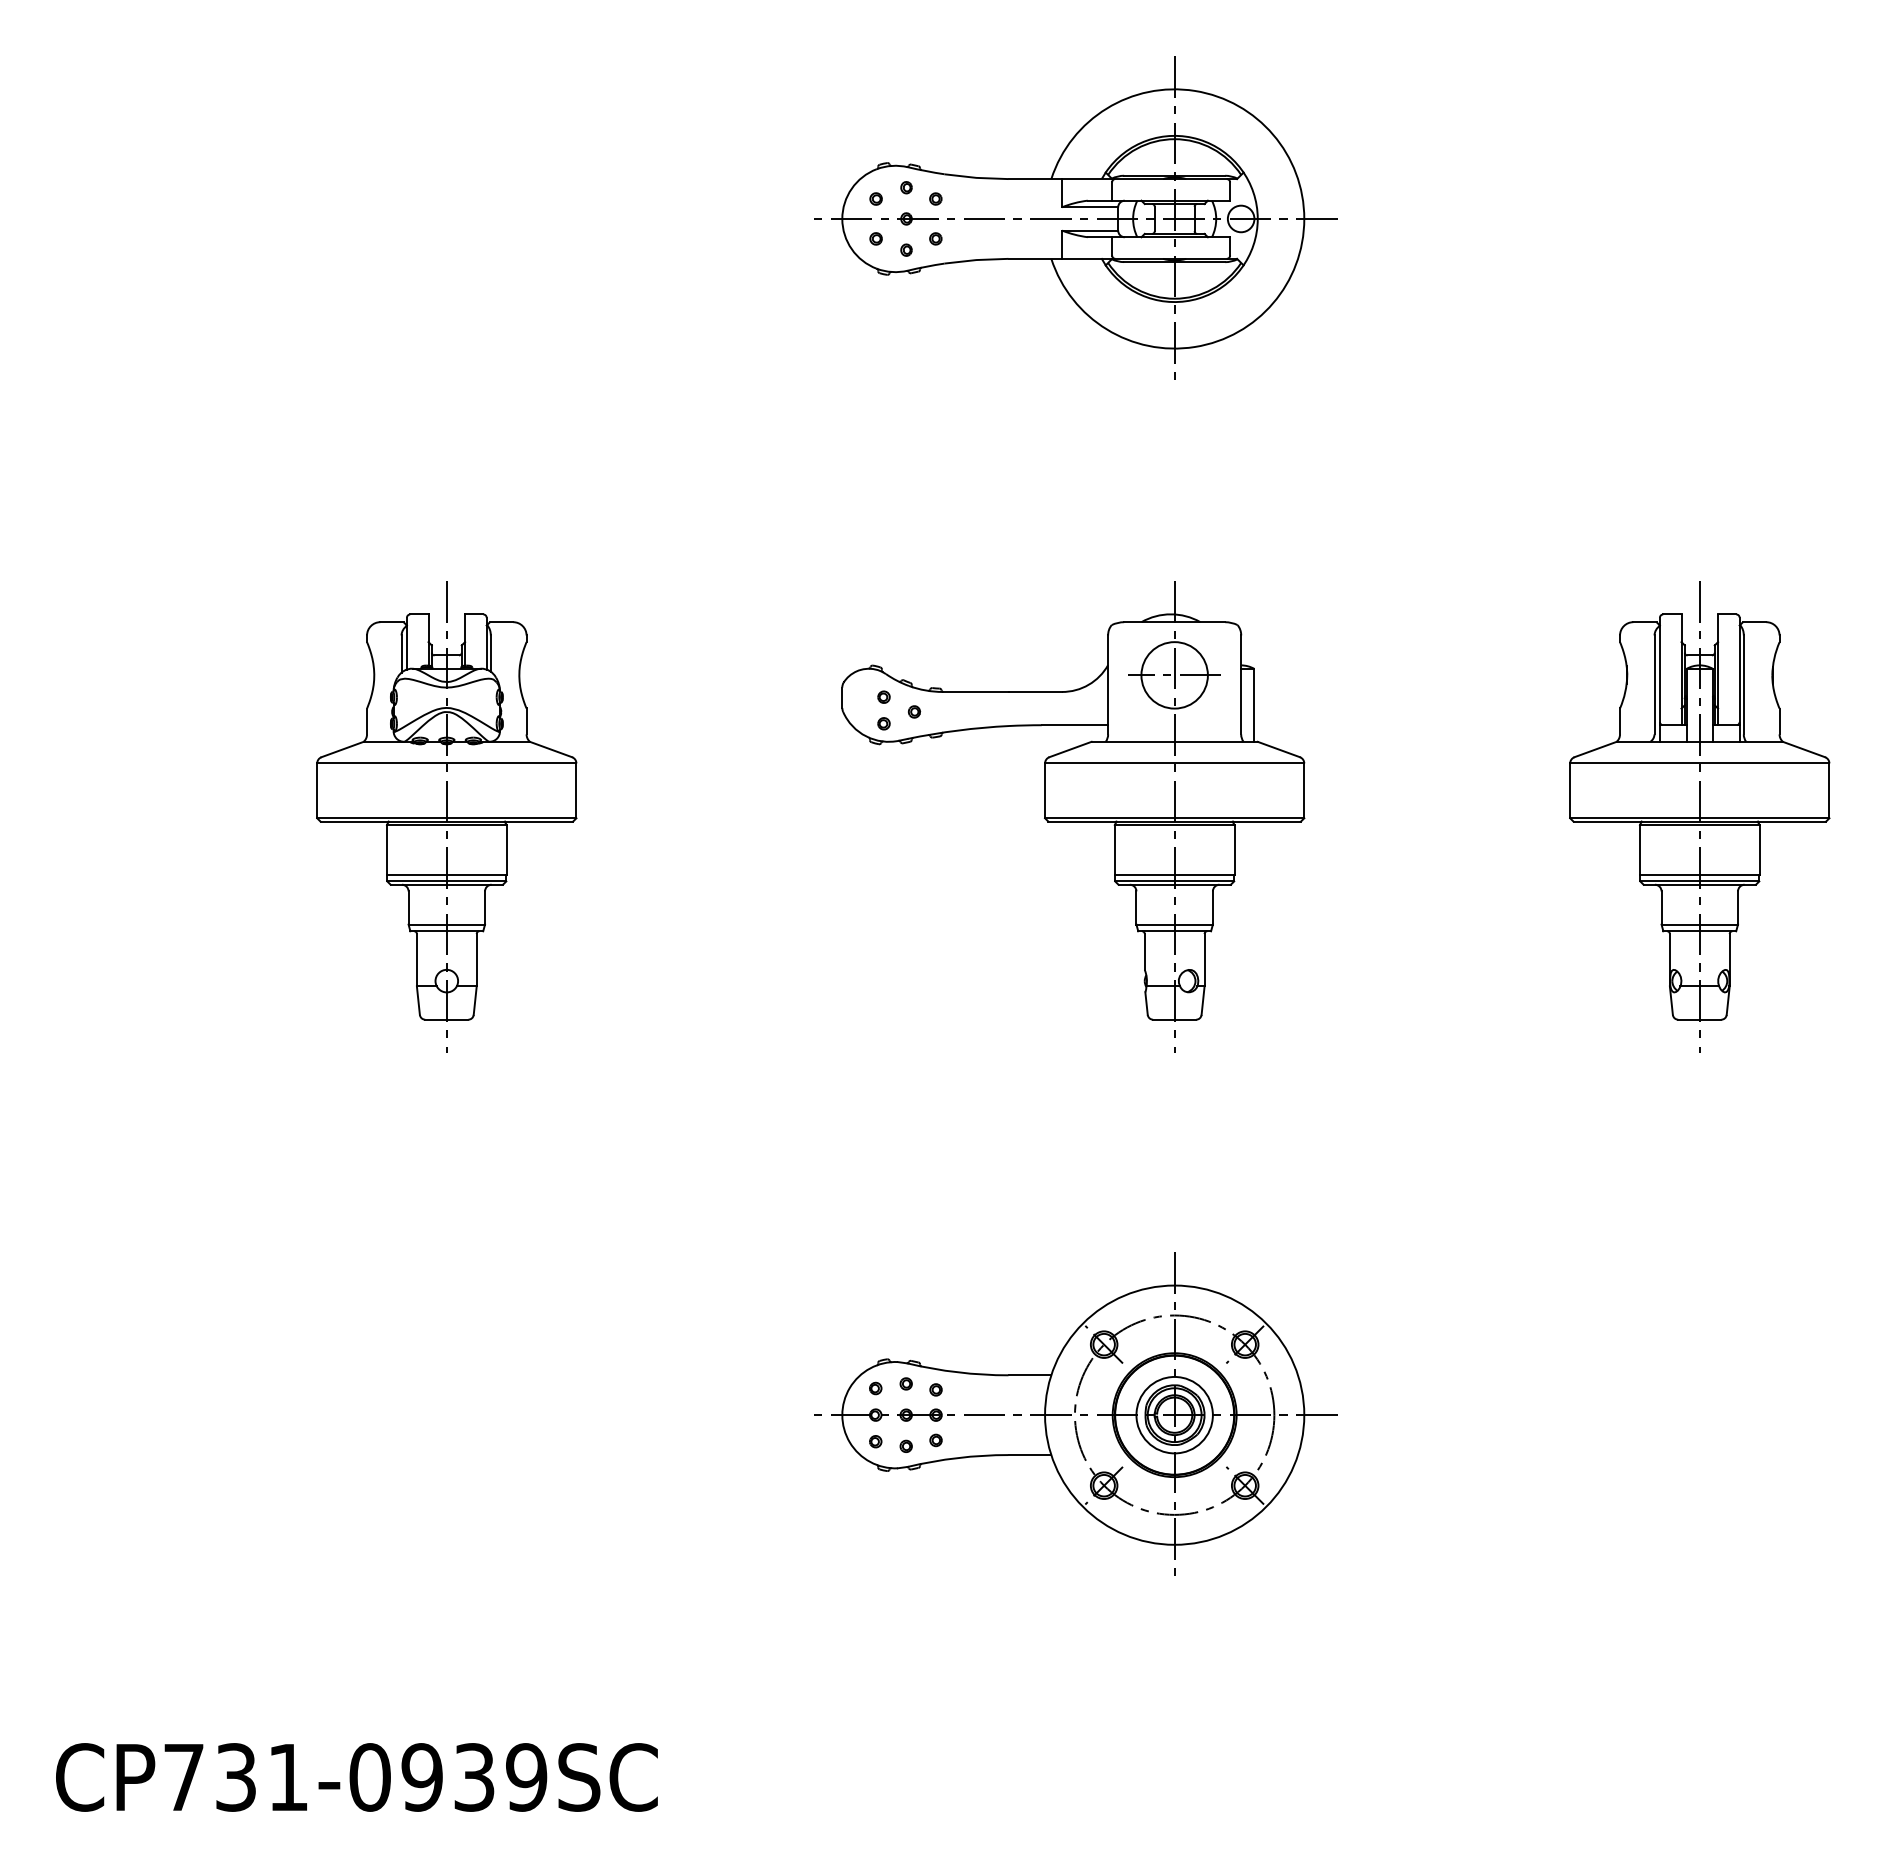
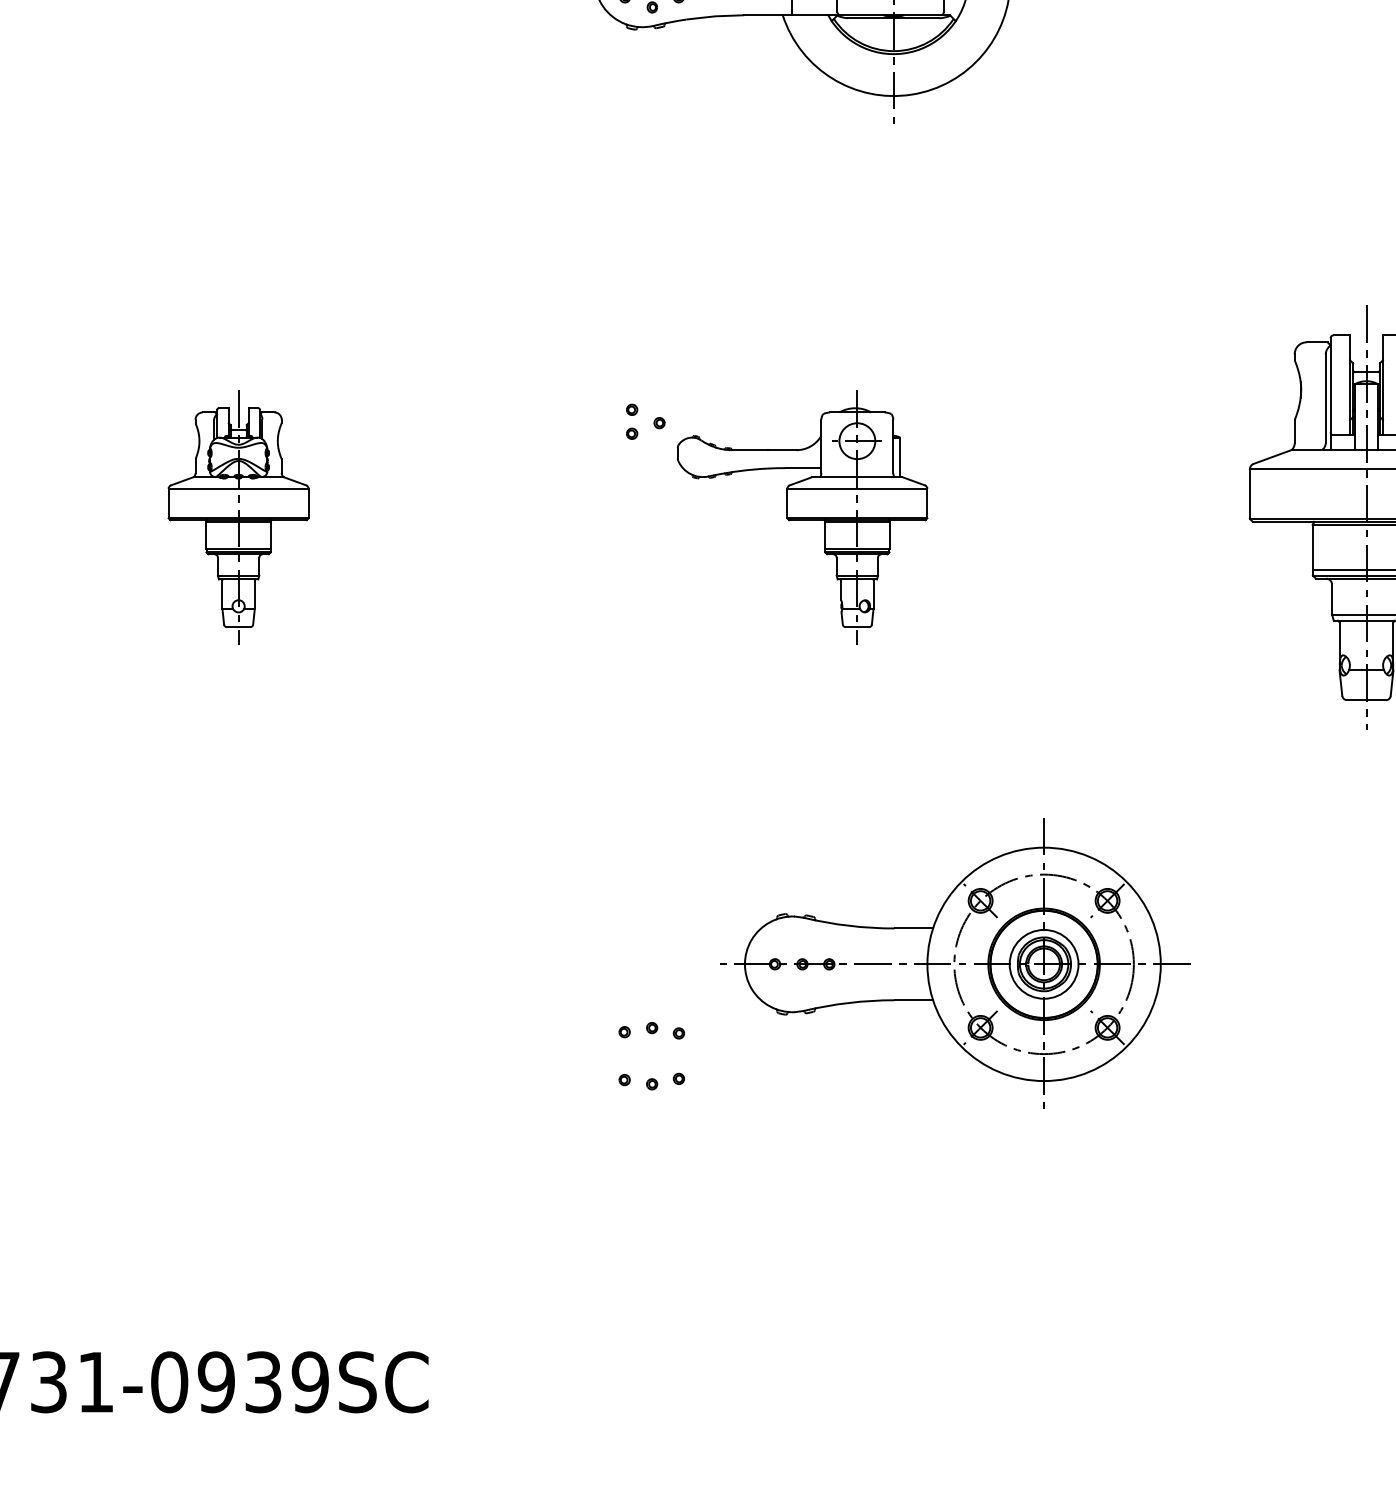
part: (446, 816) -> (238, 517), size x0.6
part: (1073, 816) -> (802, 517), size x0.6
part: (1075, 1413) -> (954, 962), moved

